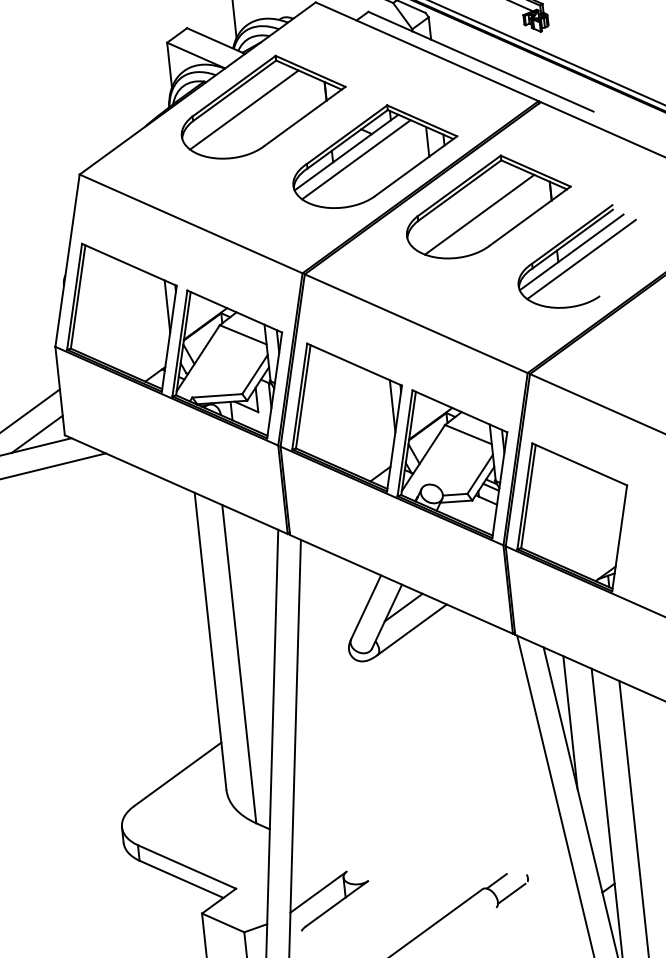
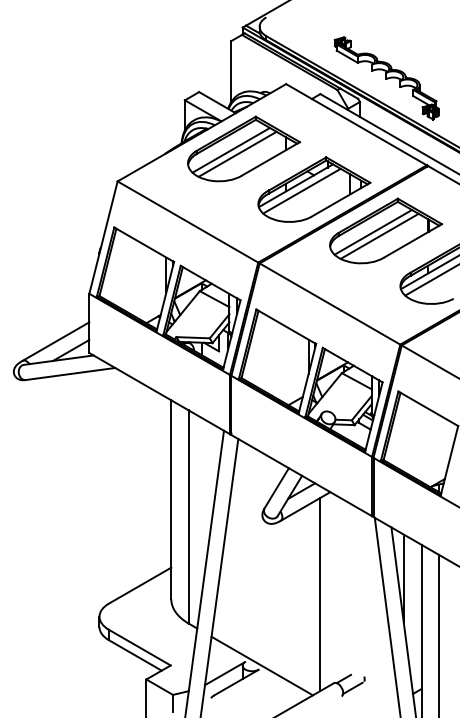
line: (254, 113) -> (237, 153), added
line: (469, 209) -> (373, 232), added
line: (446, 759) -> (319, 594), added
line: (371, 874) -> (261, 665), added

